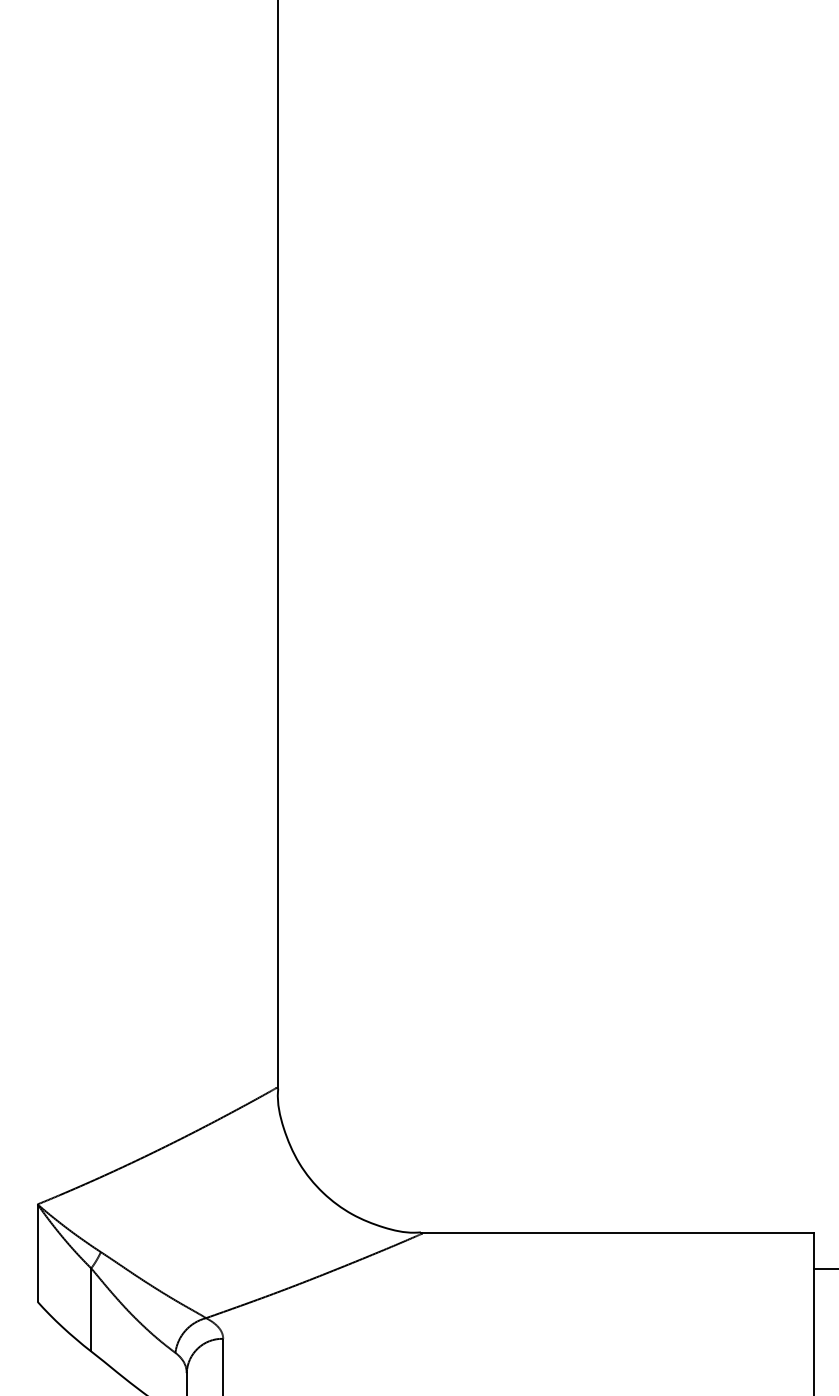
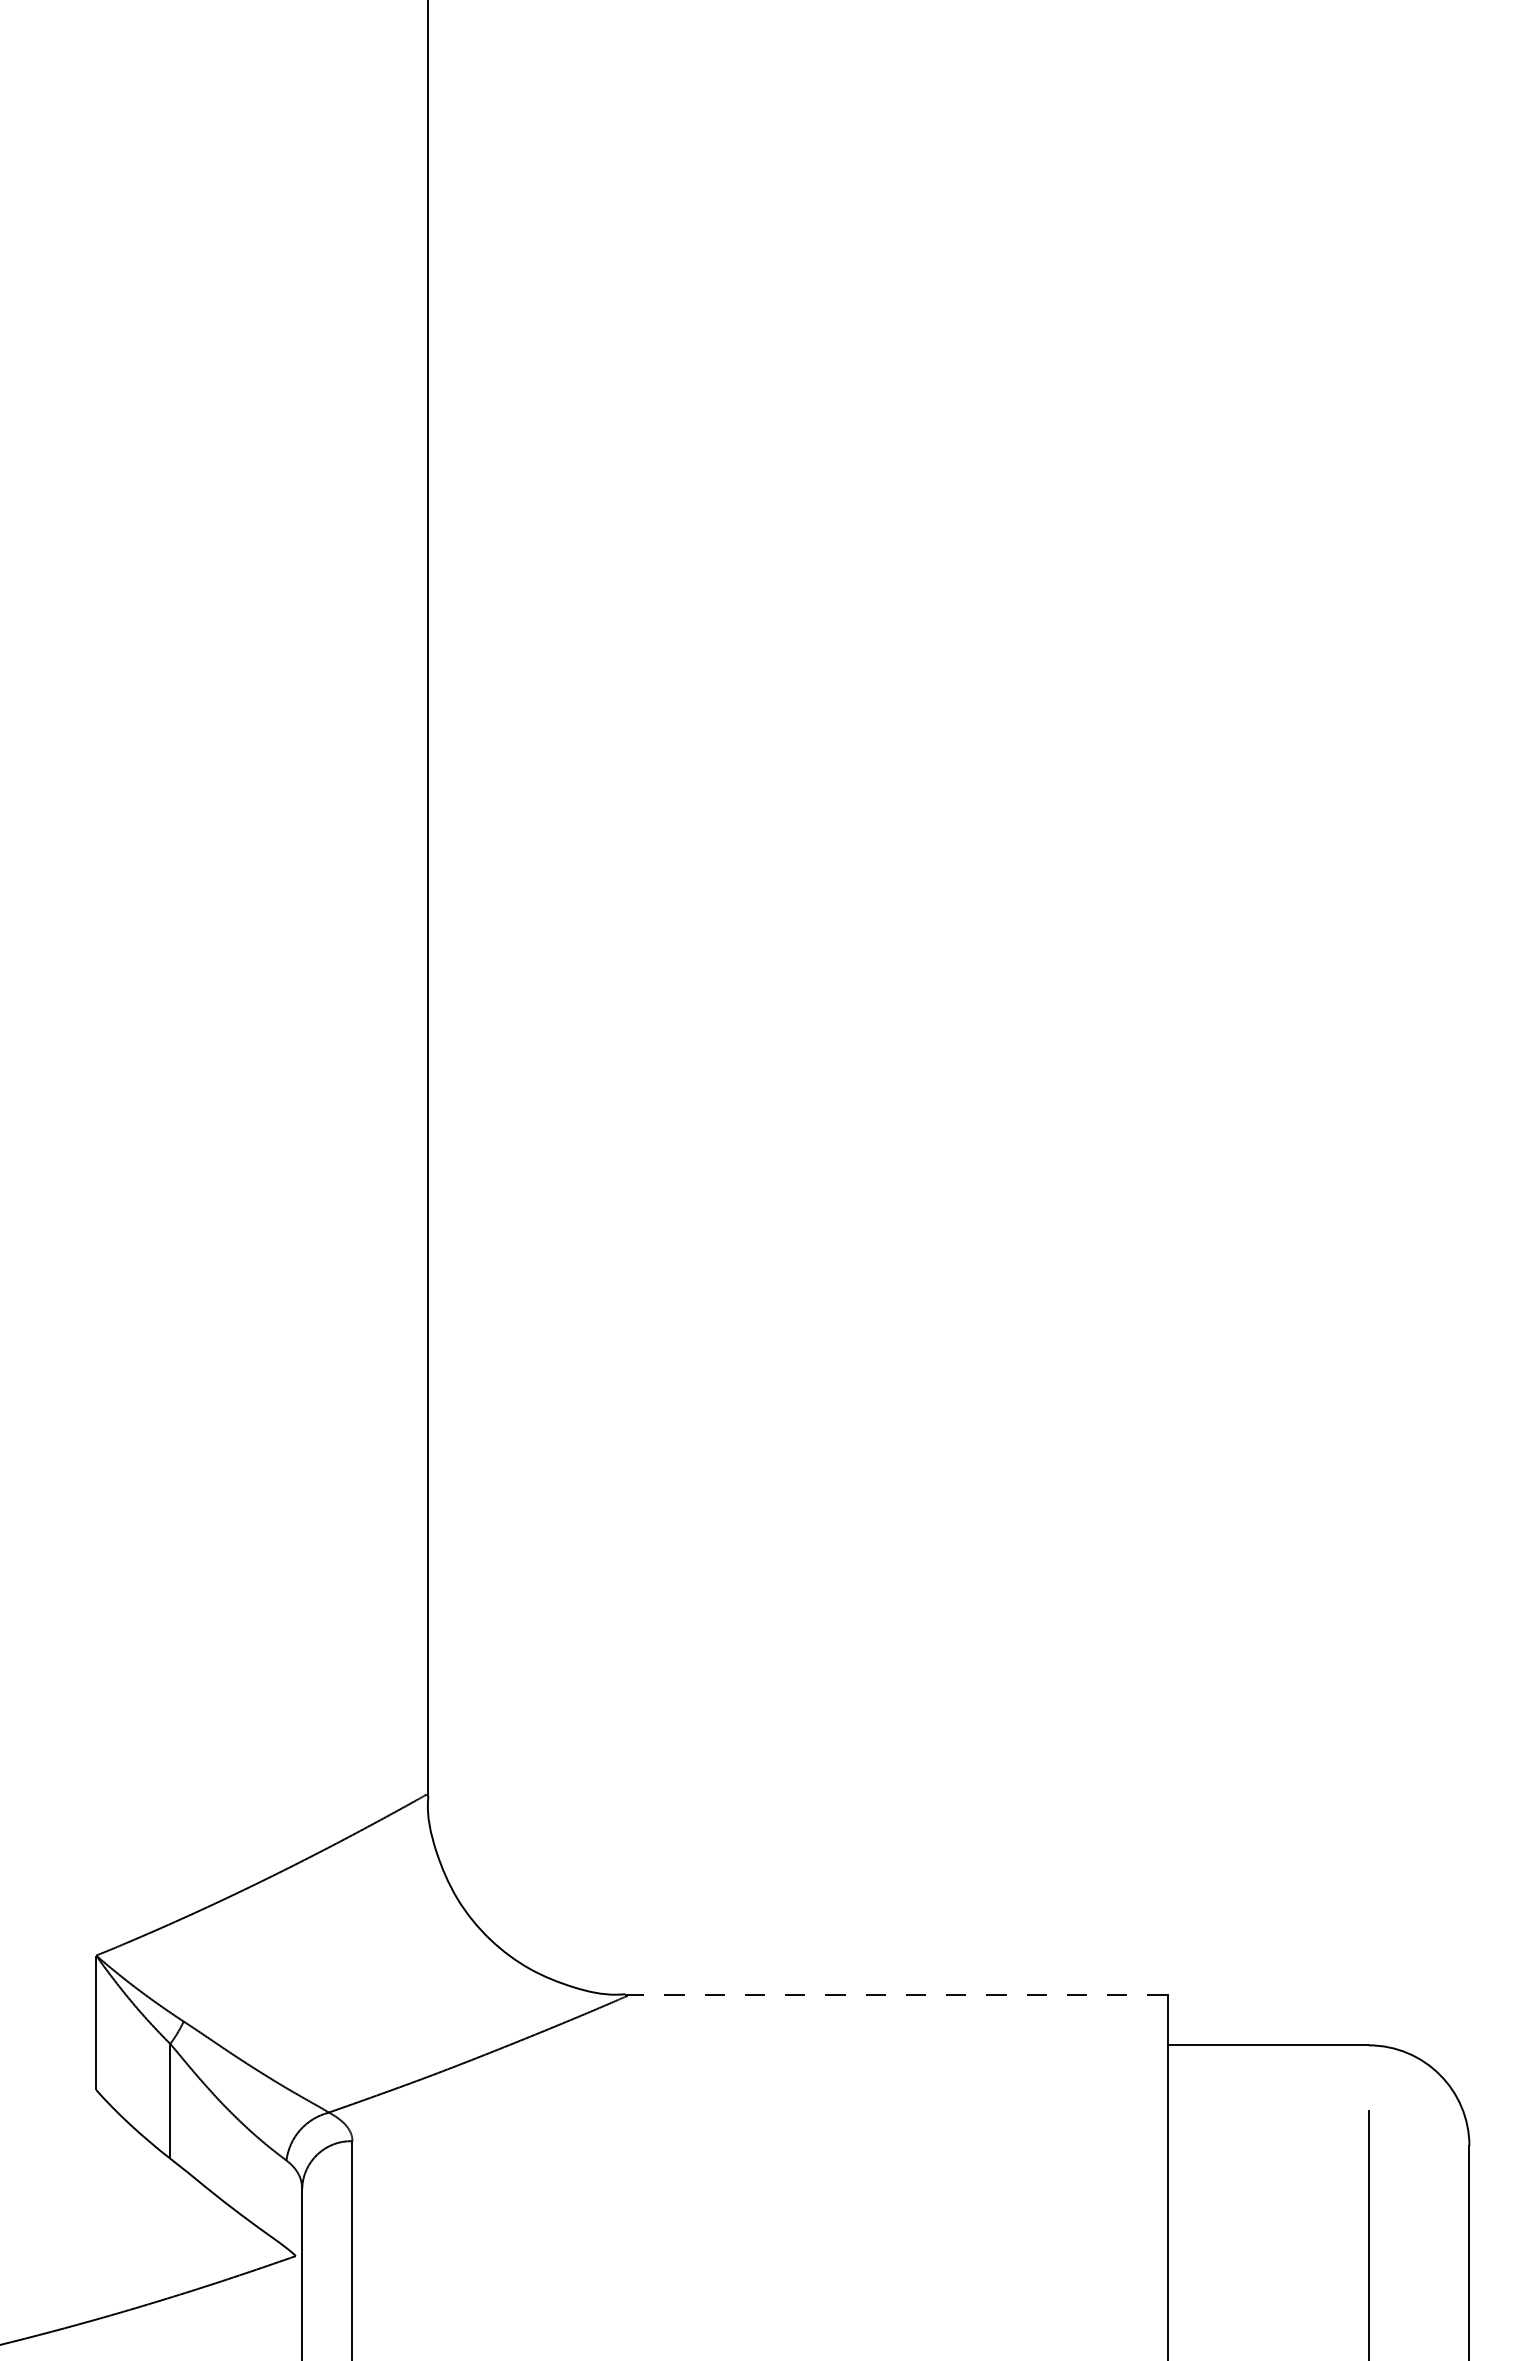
line: (616, 1233) -> (895, 1995), solid -> dashed

